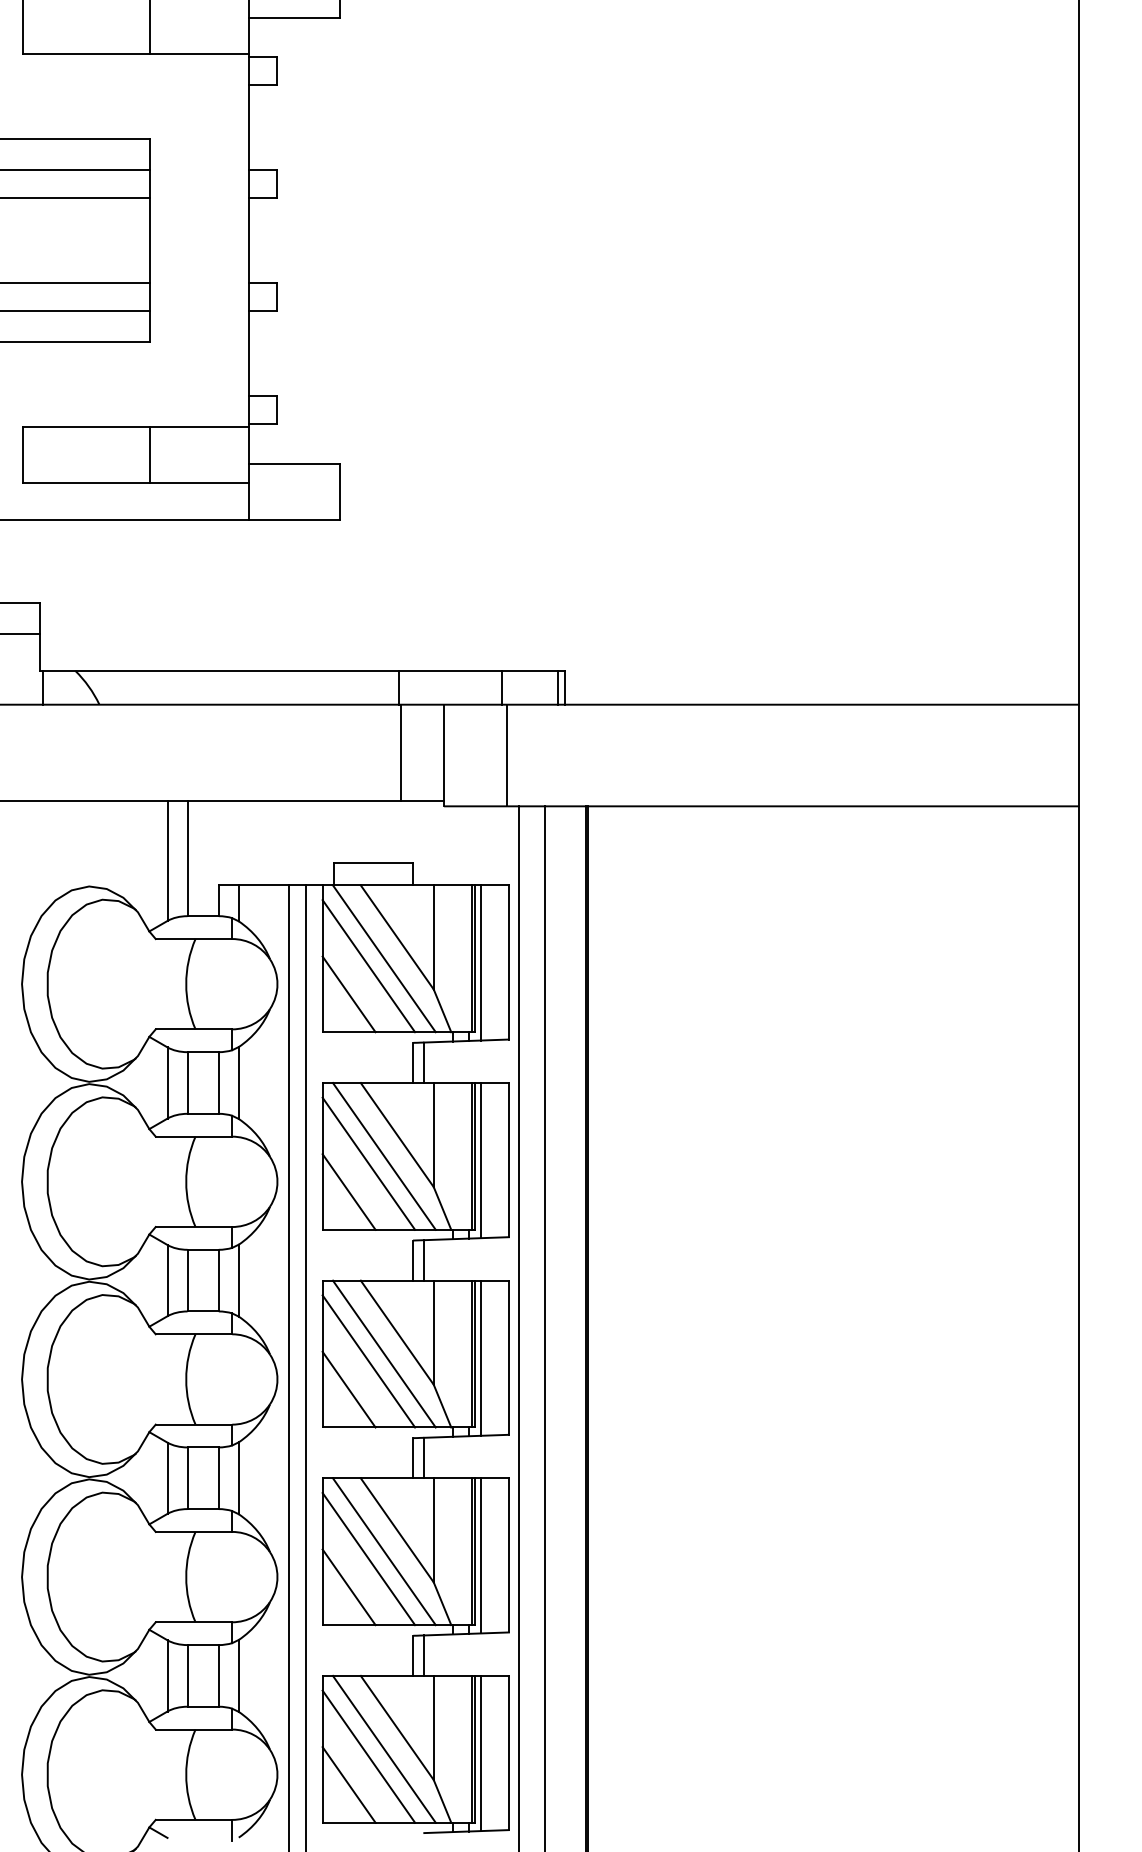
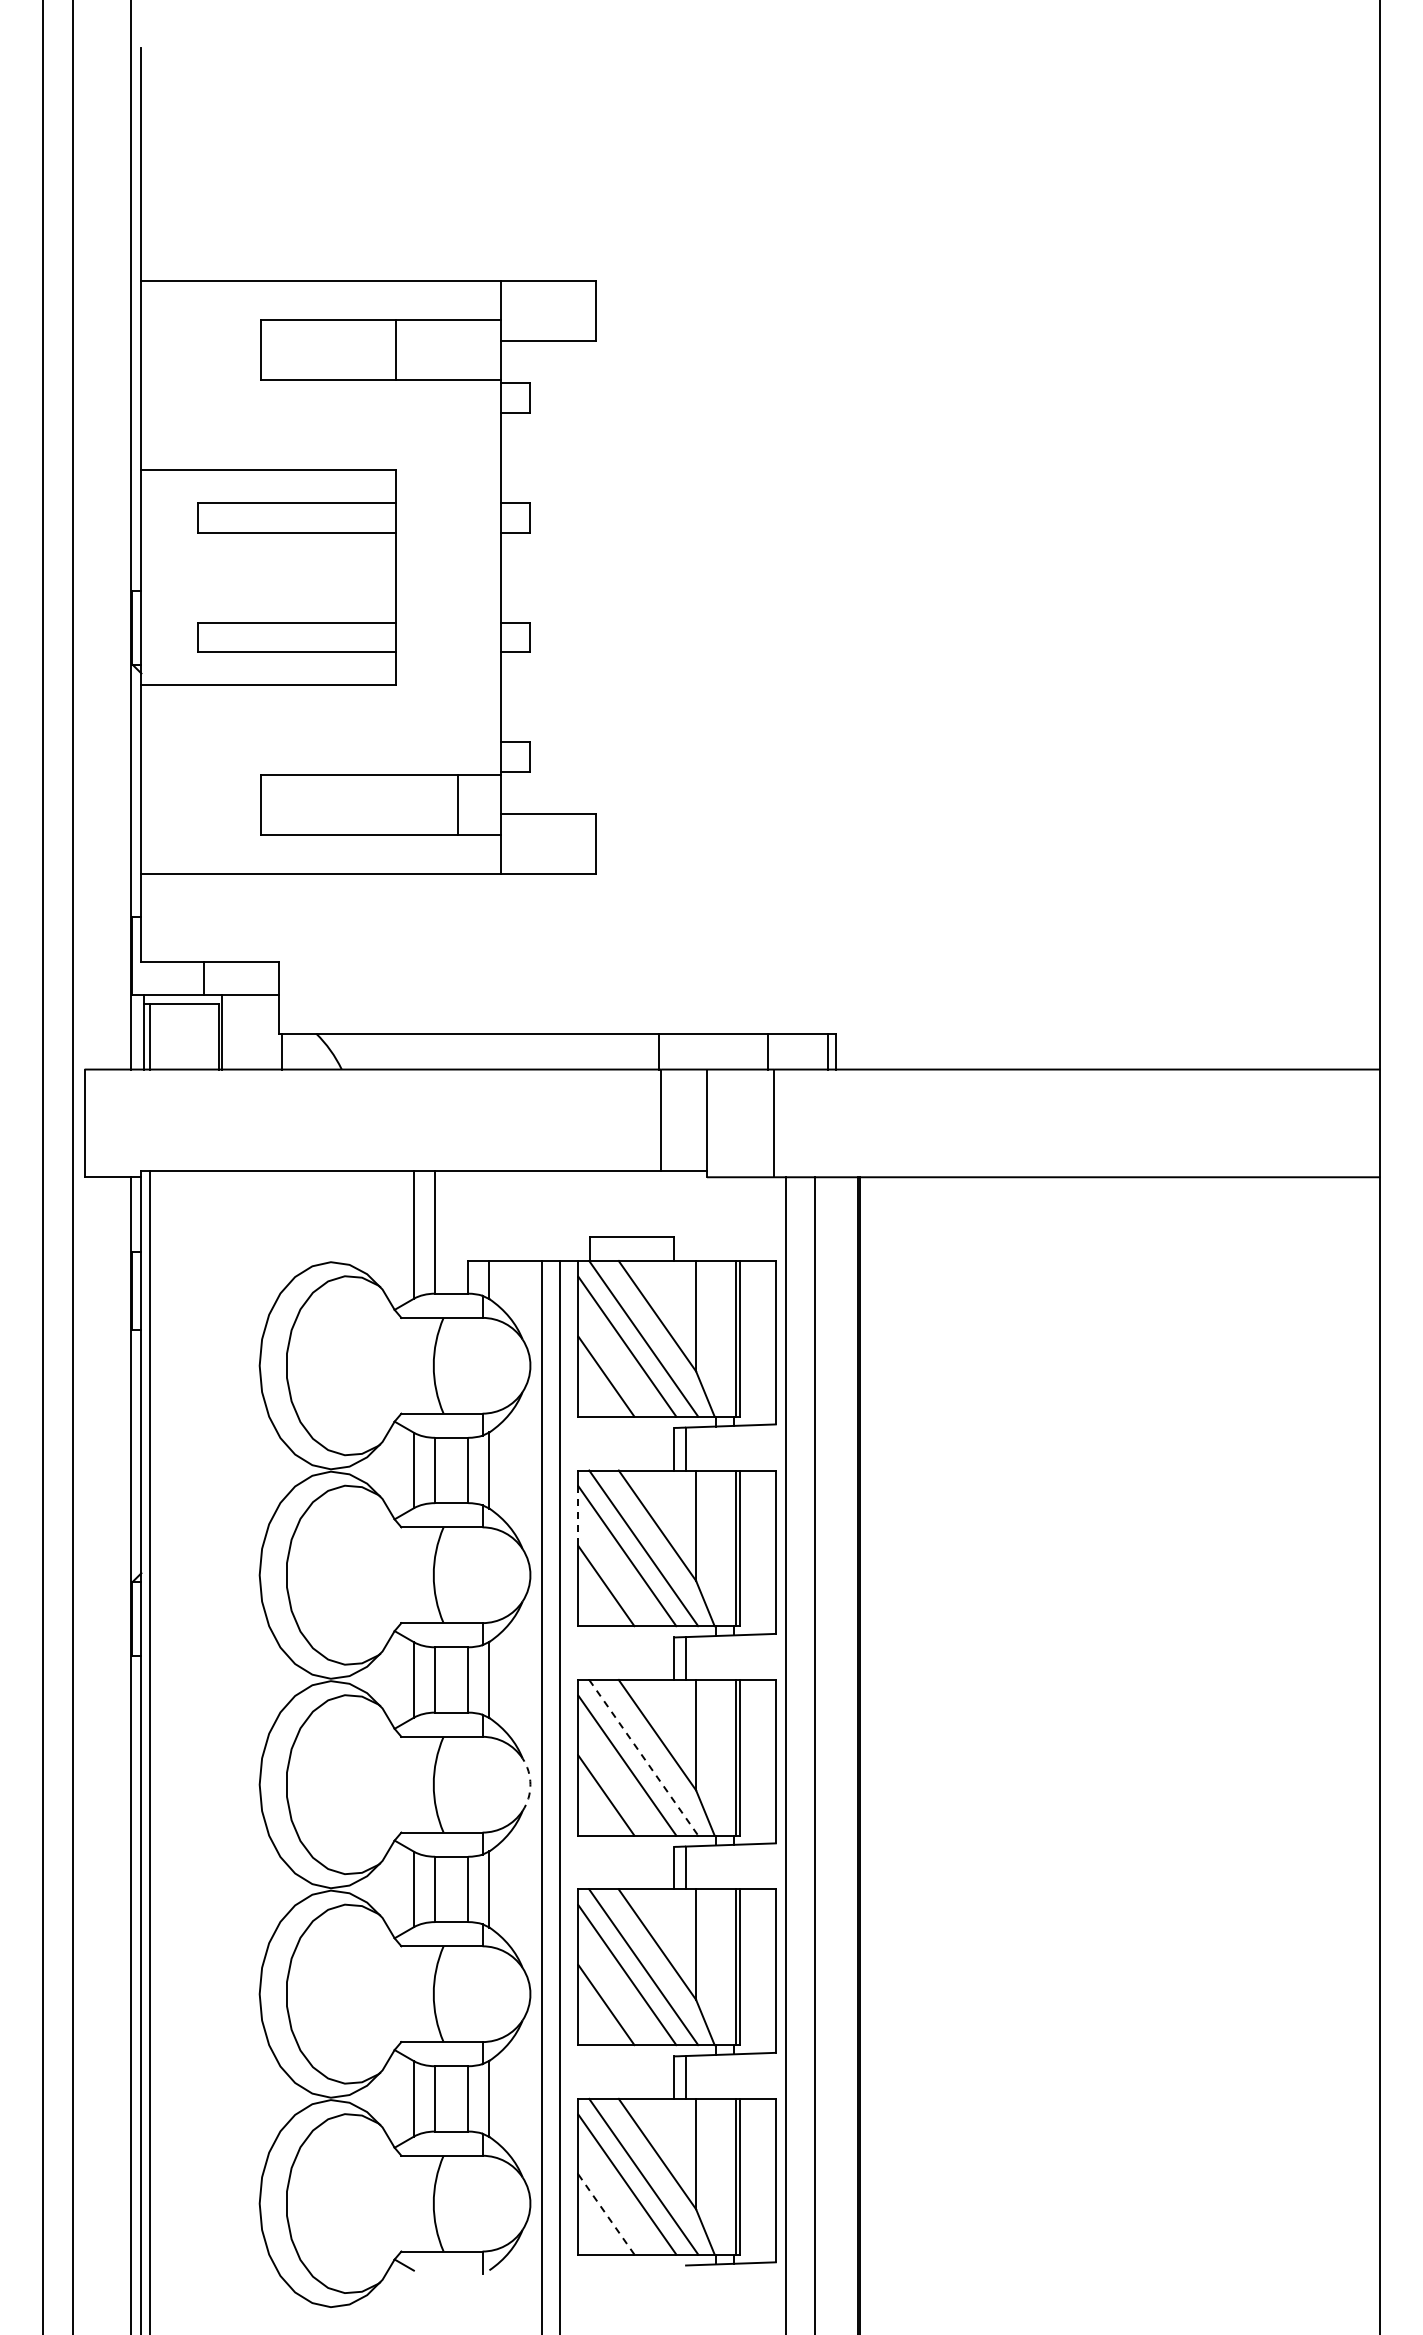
line: (150, 454) -> (457, 804), moved
line: (480, 963) -> (745, 1343), removed
line: (322, 1126) -> (578, 1516), solid -> dashed
line: (480, 1160) -> (745, 1552), removed
line: (384, 1353) -> (643, 1757), solid -> dashed
line: (480, 1357) -> (745, 1761), removed
arc: (277, 1379) -> (530, 1784), solid -> dashed
line: (480, 1555) -> (745, 1971), removed
line: (480, 1752) -> (745, 2180), removed
line: (349, 1784) -> (606, 2214), solid -> dashed

